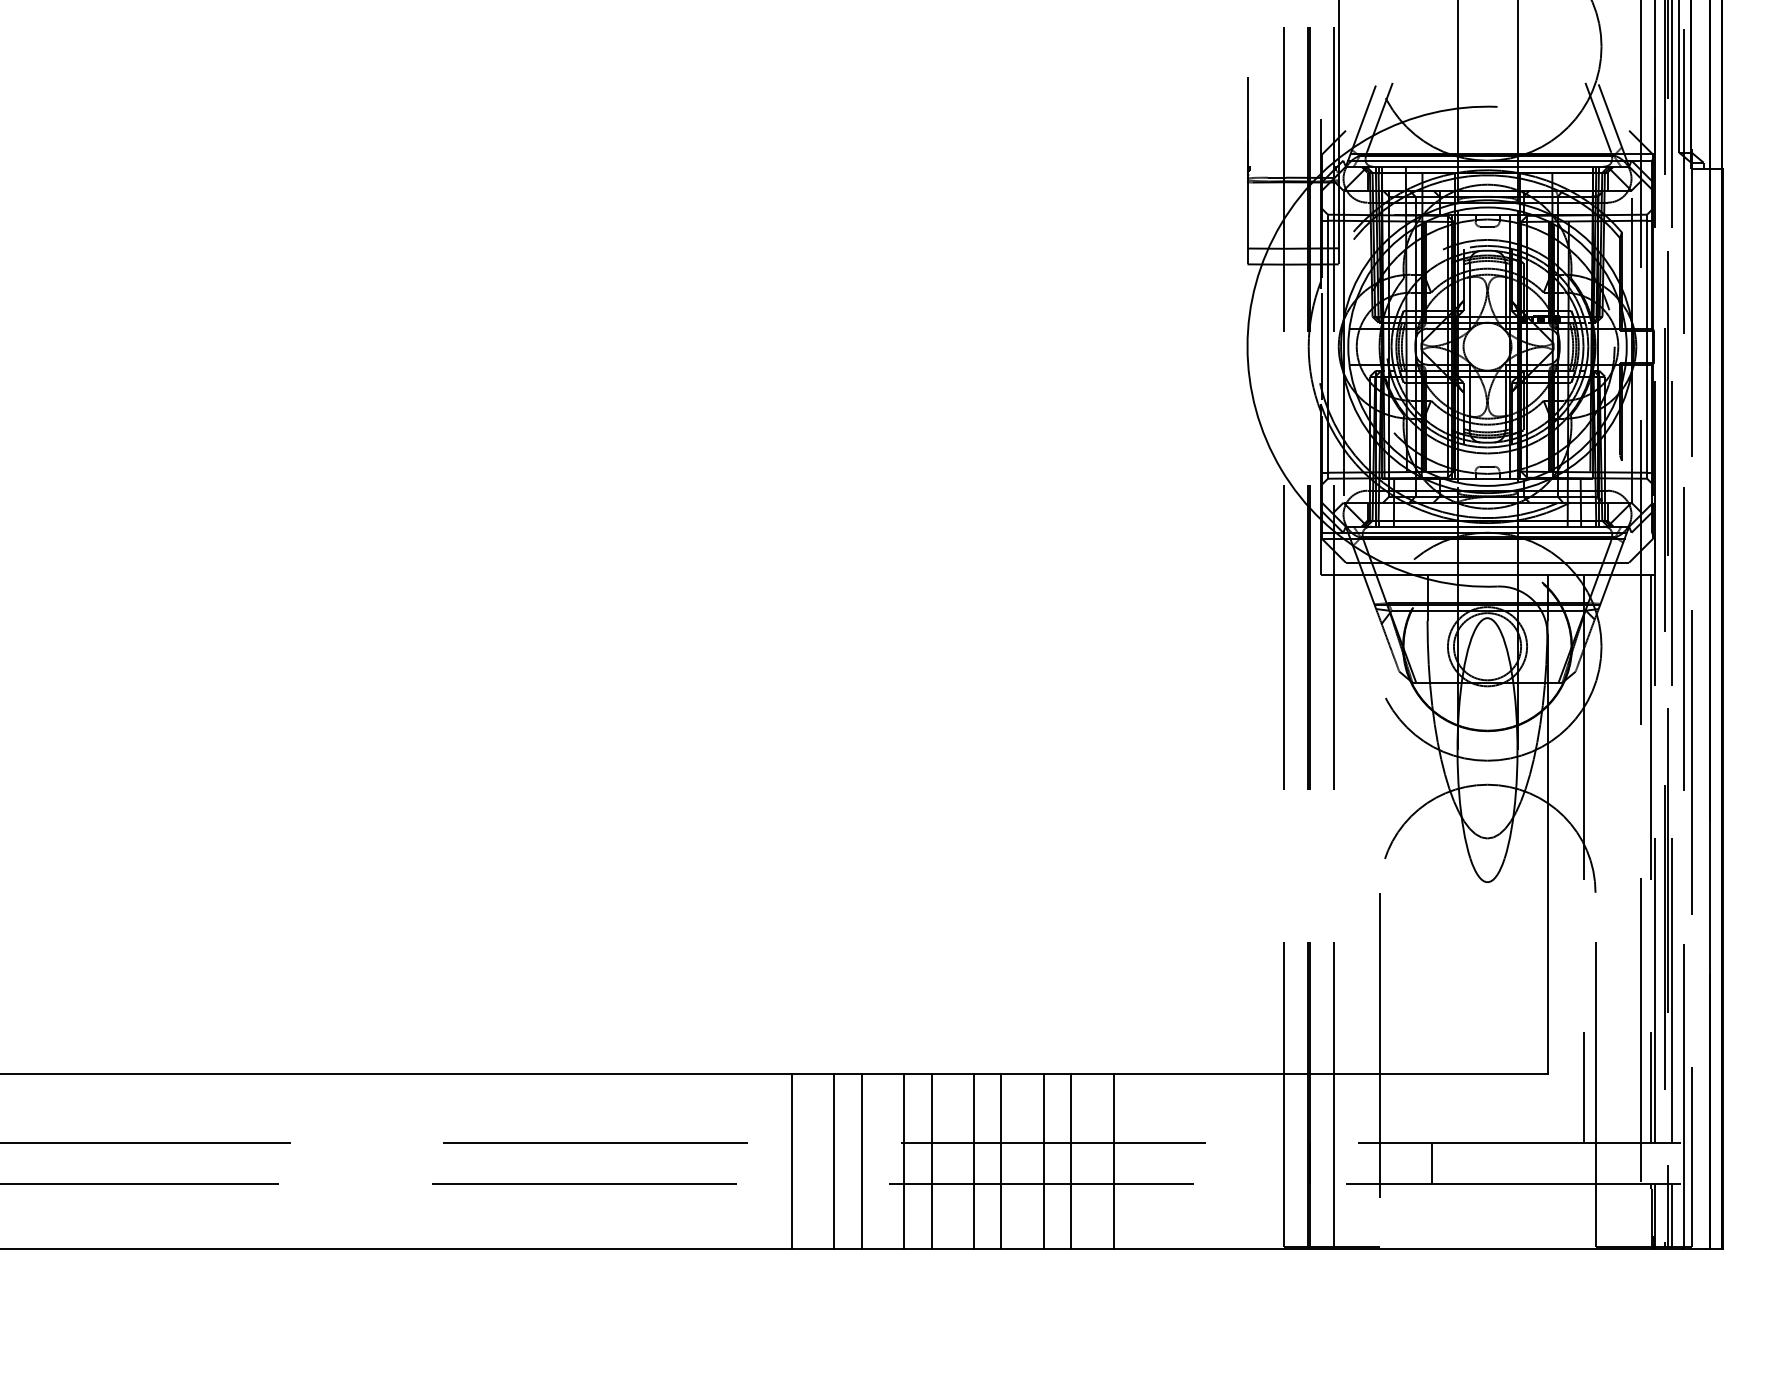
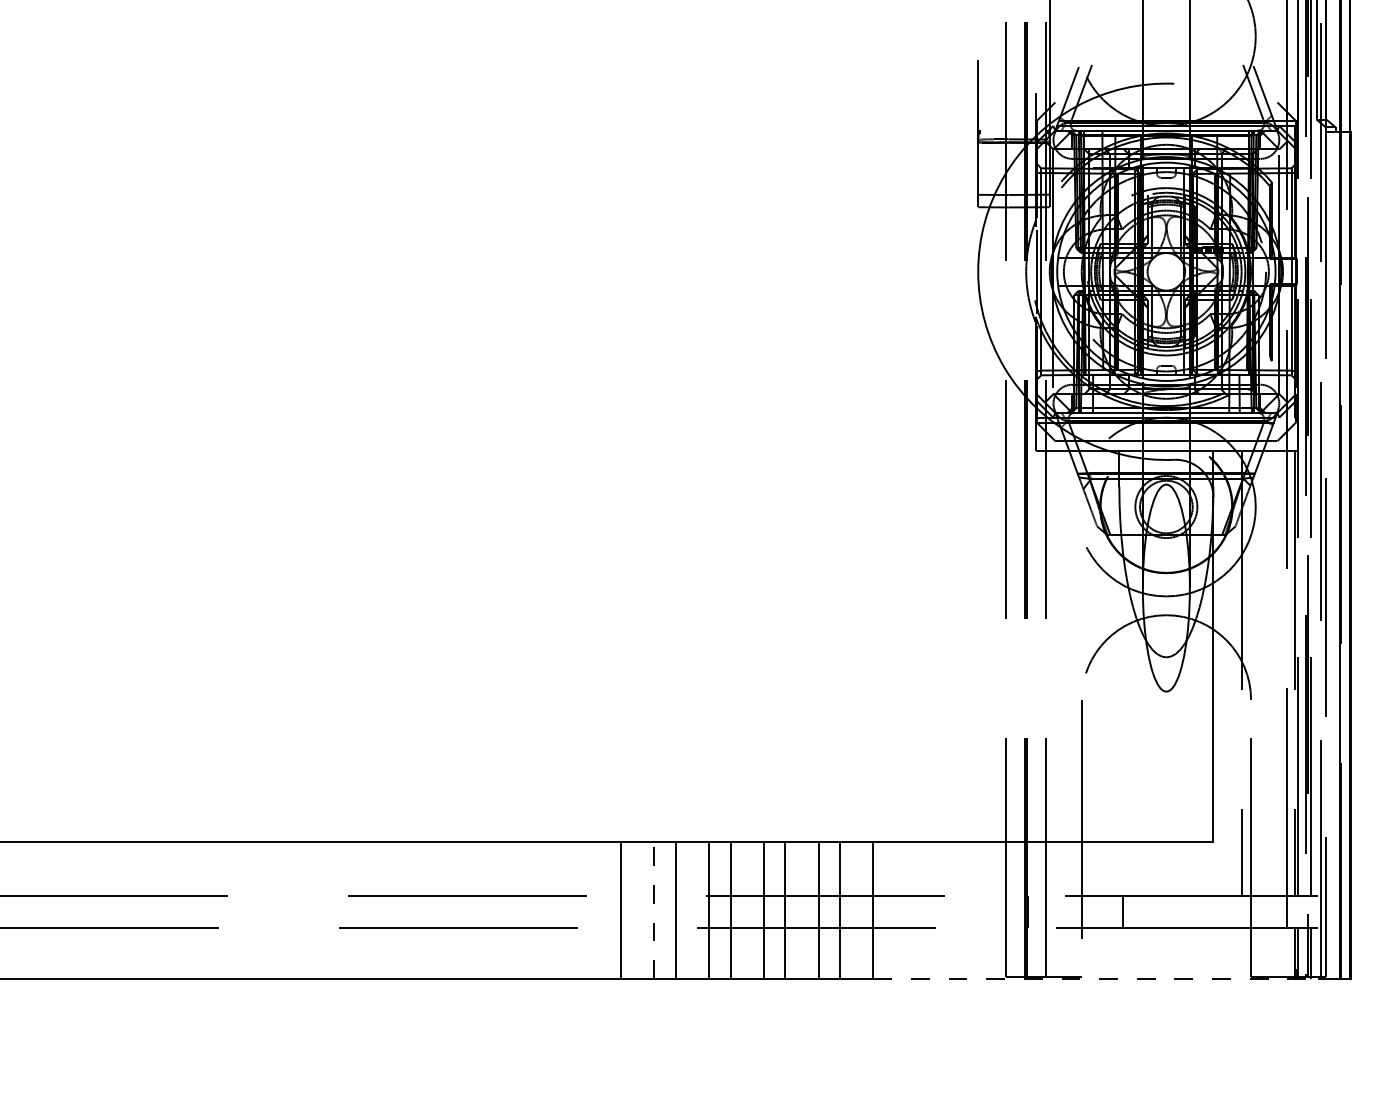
line: (834, 1161) -> (654, 910), solid -> dashed
line: (1398, 1248) -> (1096, 978), solid -> dashed

